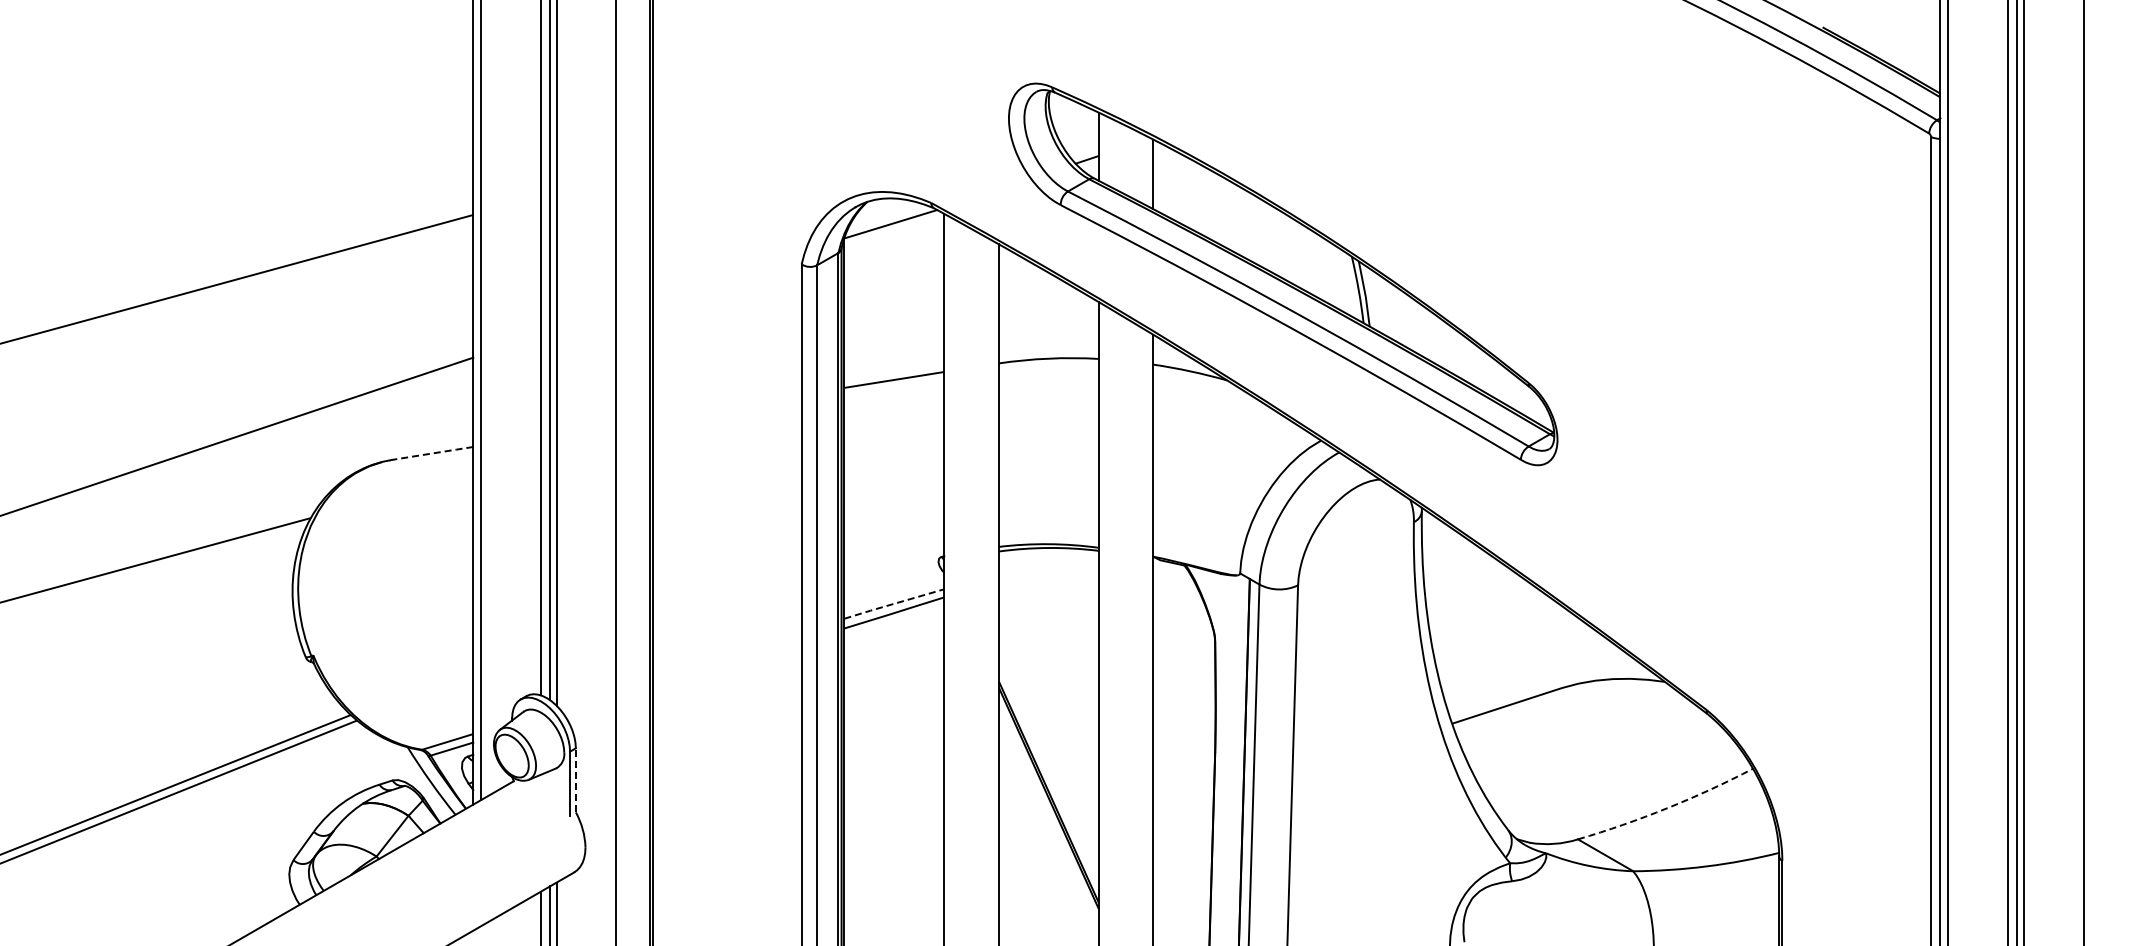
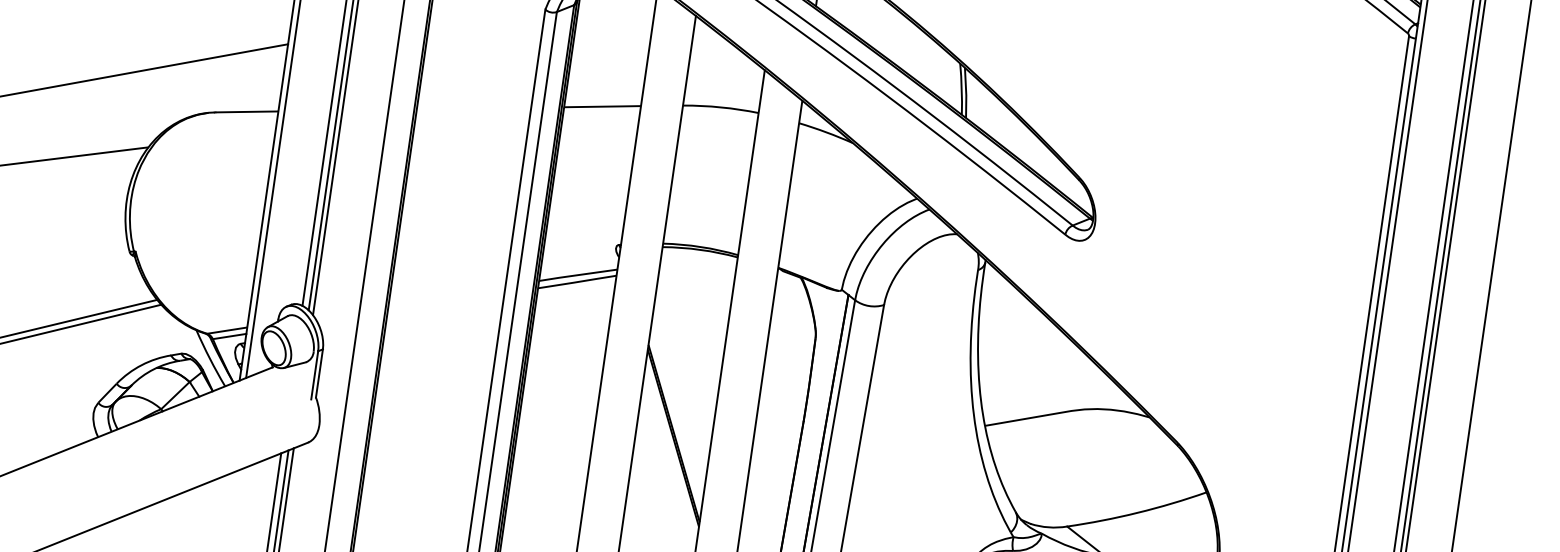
line: (432, 453) -> (247, 111), dashed -> solid
line: (893, 604) -> (577, 275), dashed -> solid
line: (575, 779) -> (319, 372), dashed -> solid
arc: (1667, 808) -> (1137, 513), dashed -> solid

